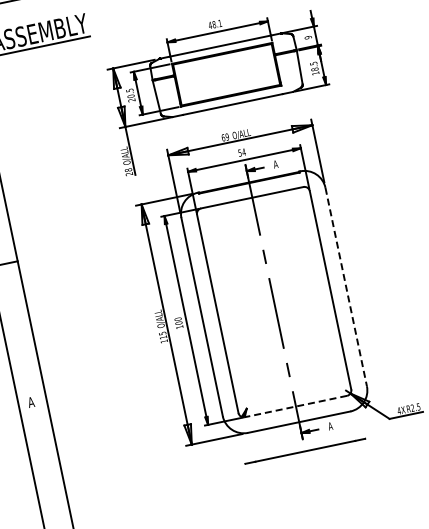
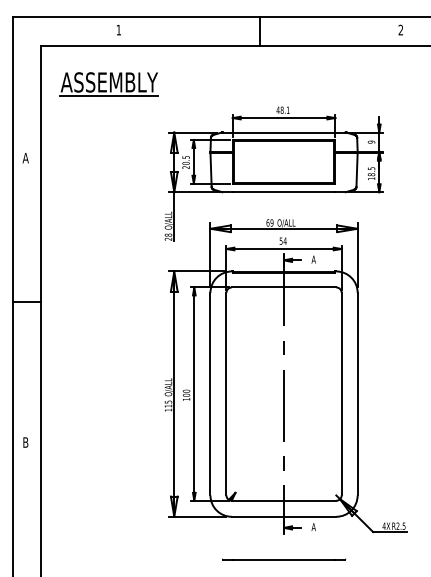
line: (346, 287) -> (357, 394), dashed -> solid
text: (30, 402) -> (25, 442), A -> B
line: (295, 406) -> (283, 500), dashed -> solid
line: (304, 451) -> (283, 559), moved

